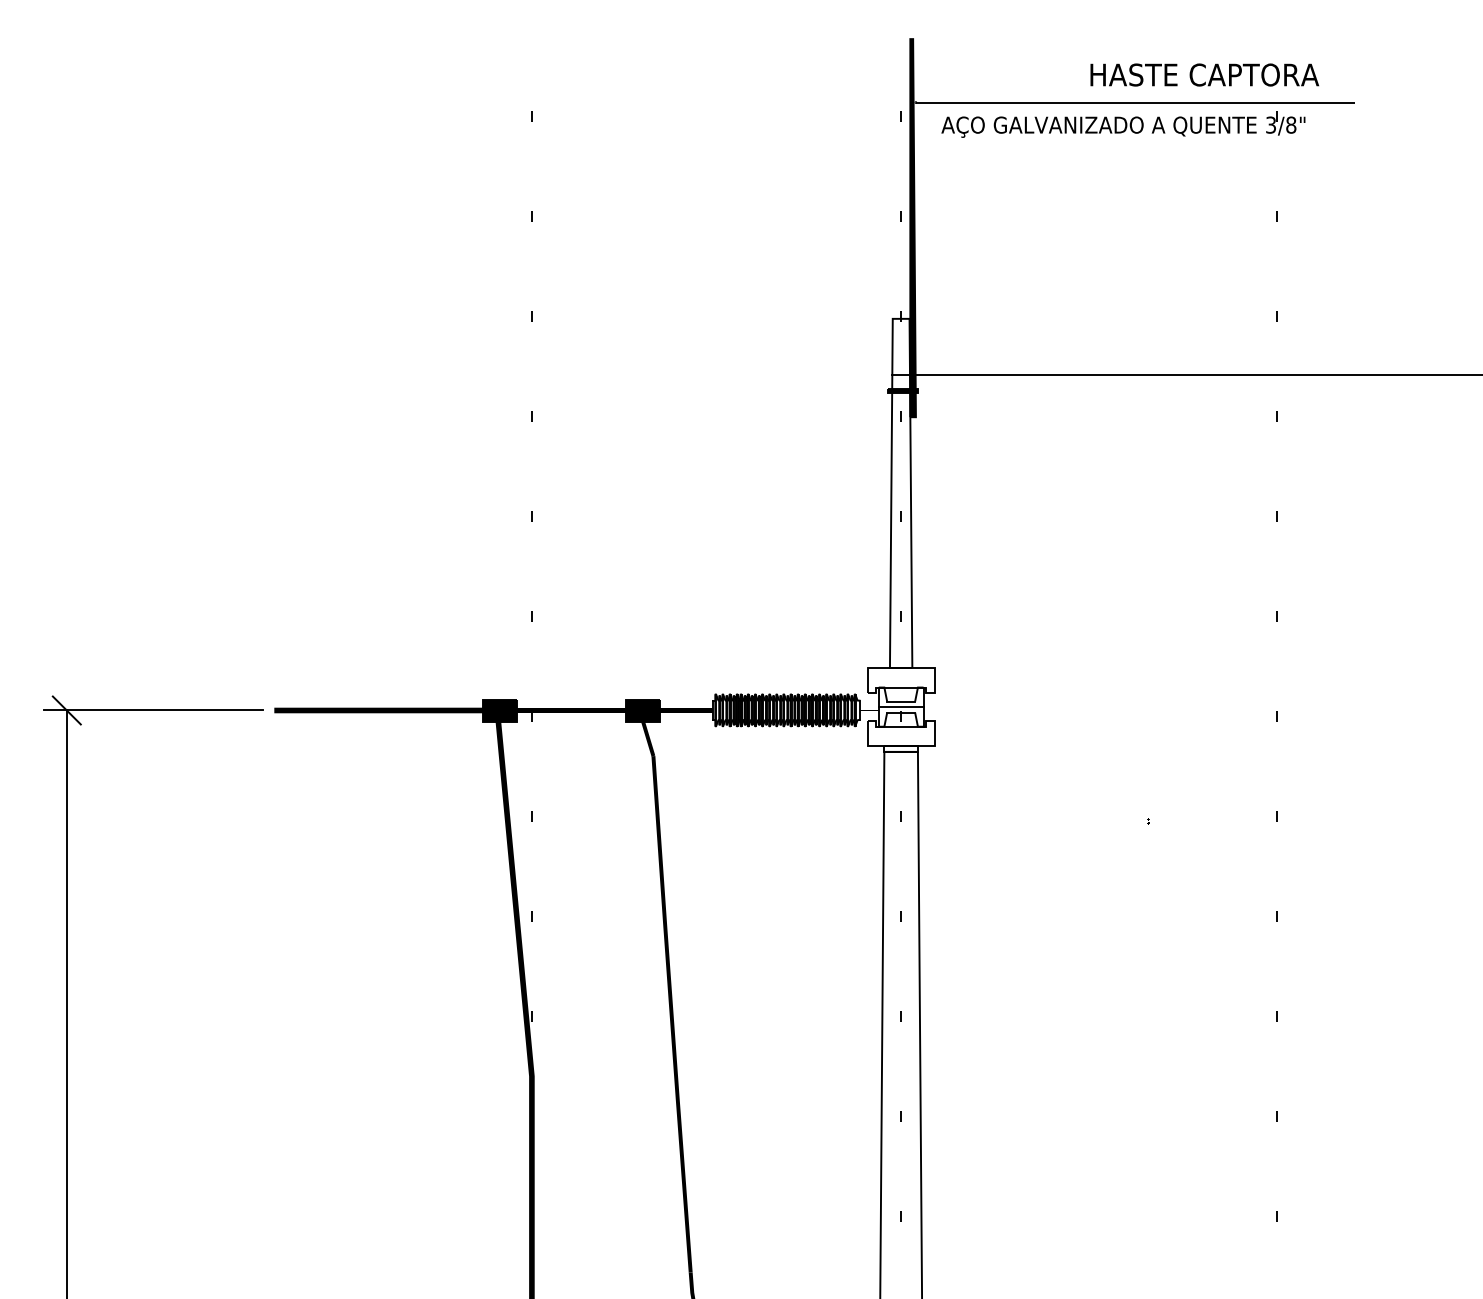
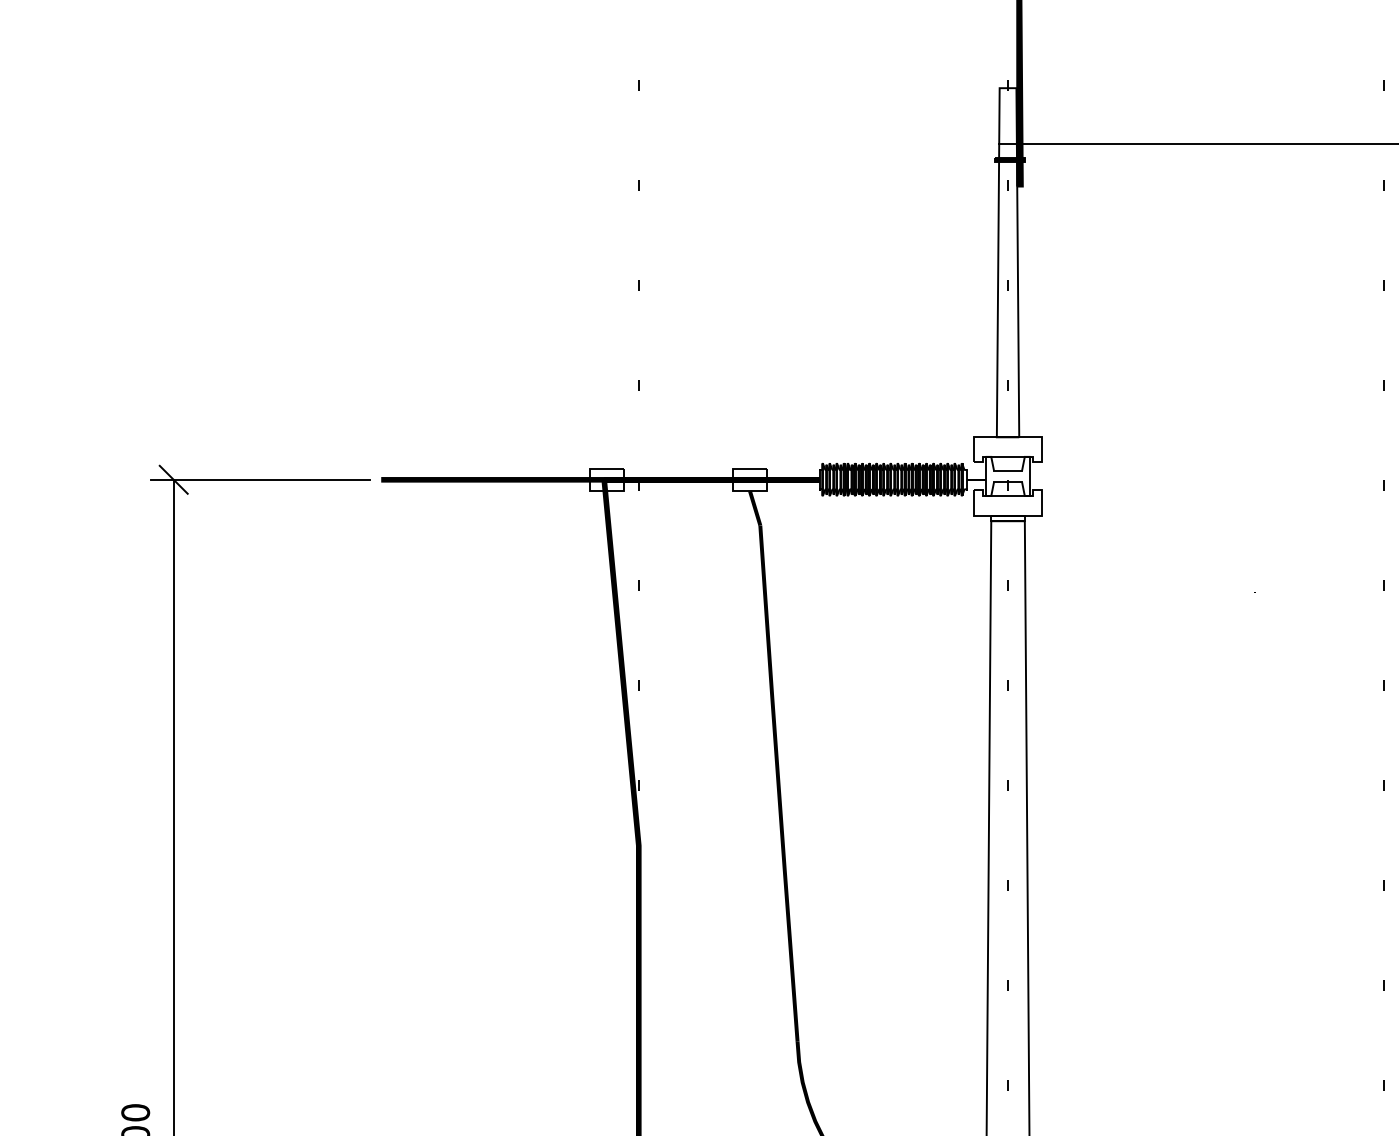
line: (900, 707) -> (1007, 476), removed
fill: (499, 710) -> (606, 479), removed
fill: (642, 710) -> (749, 479), removed

